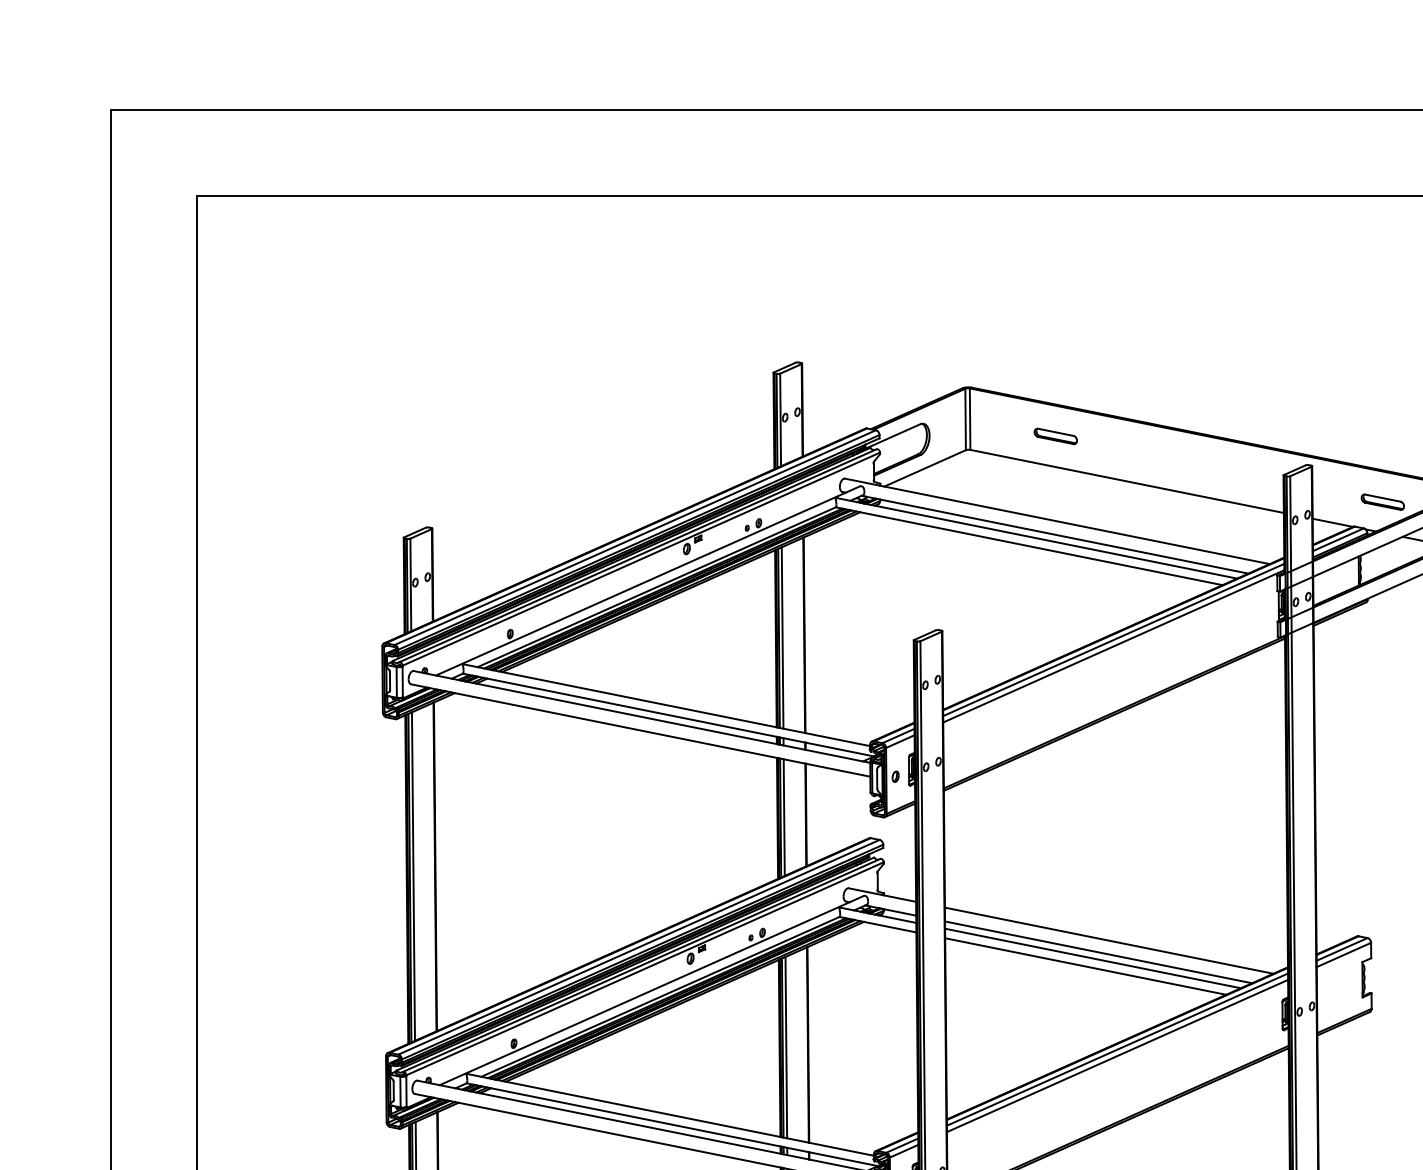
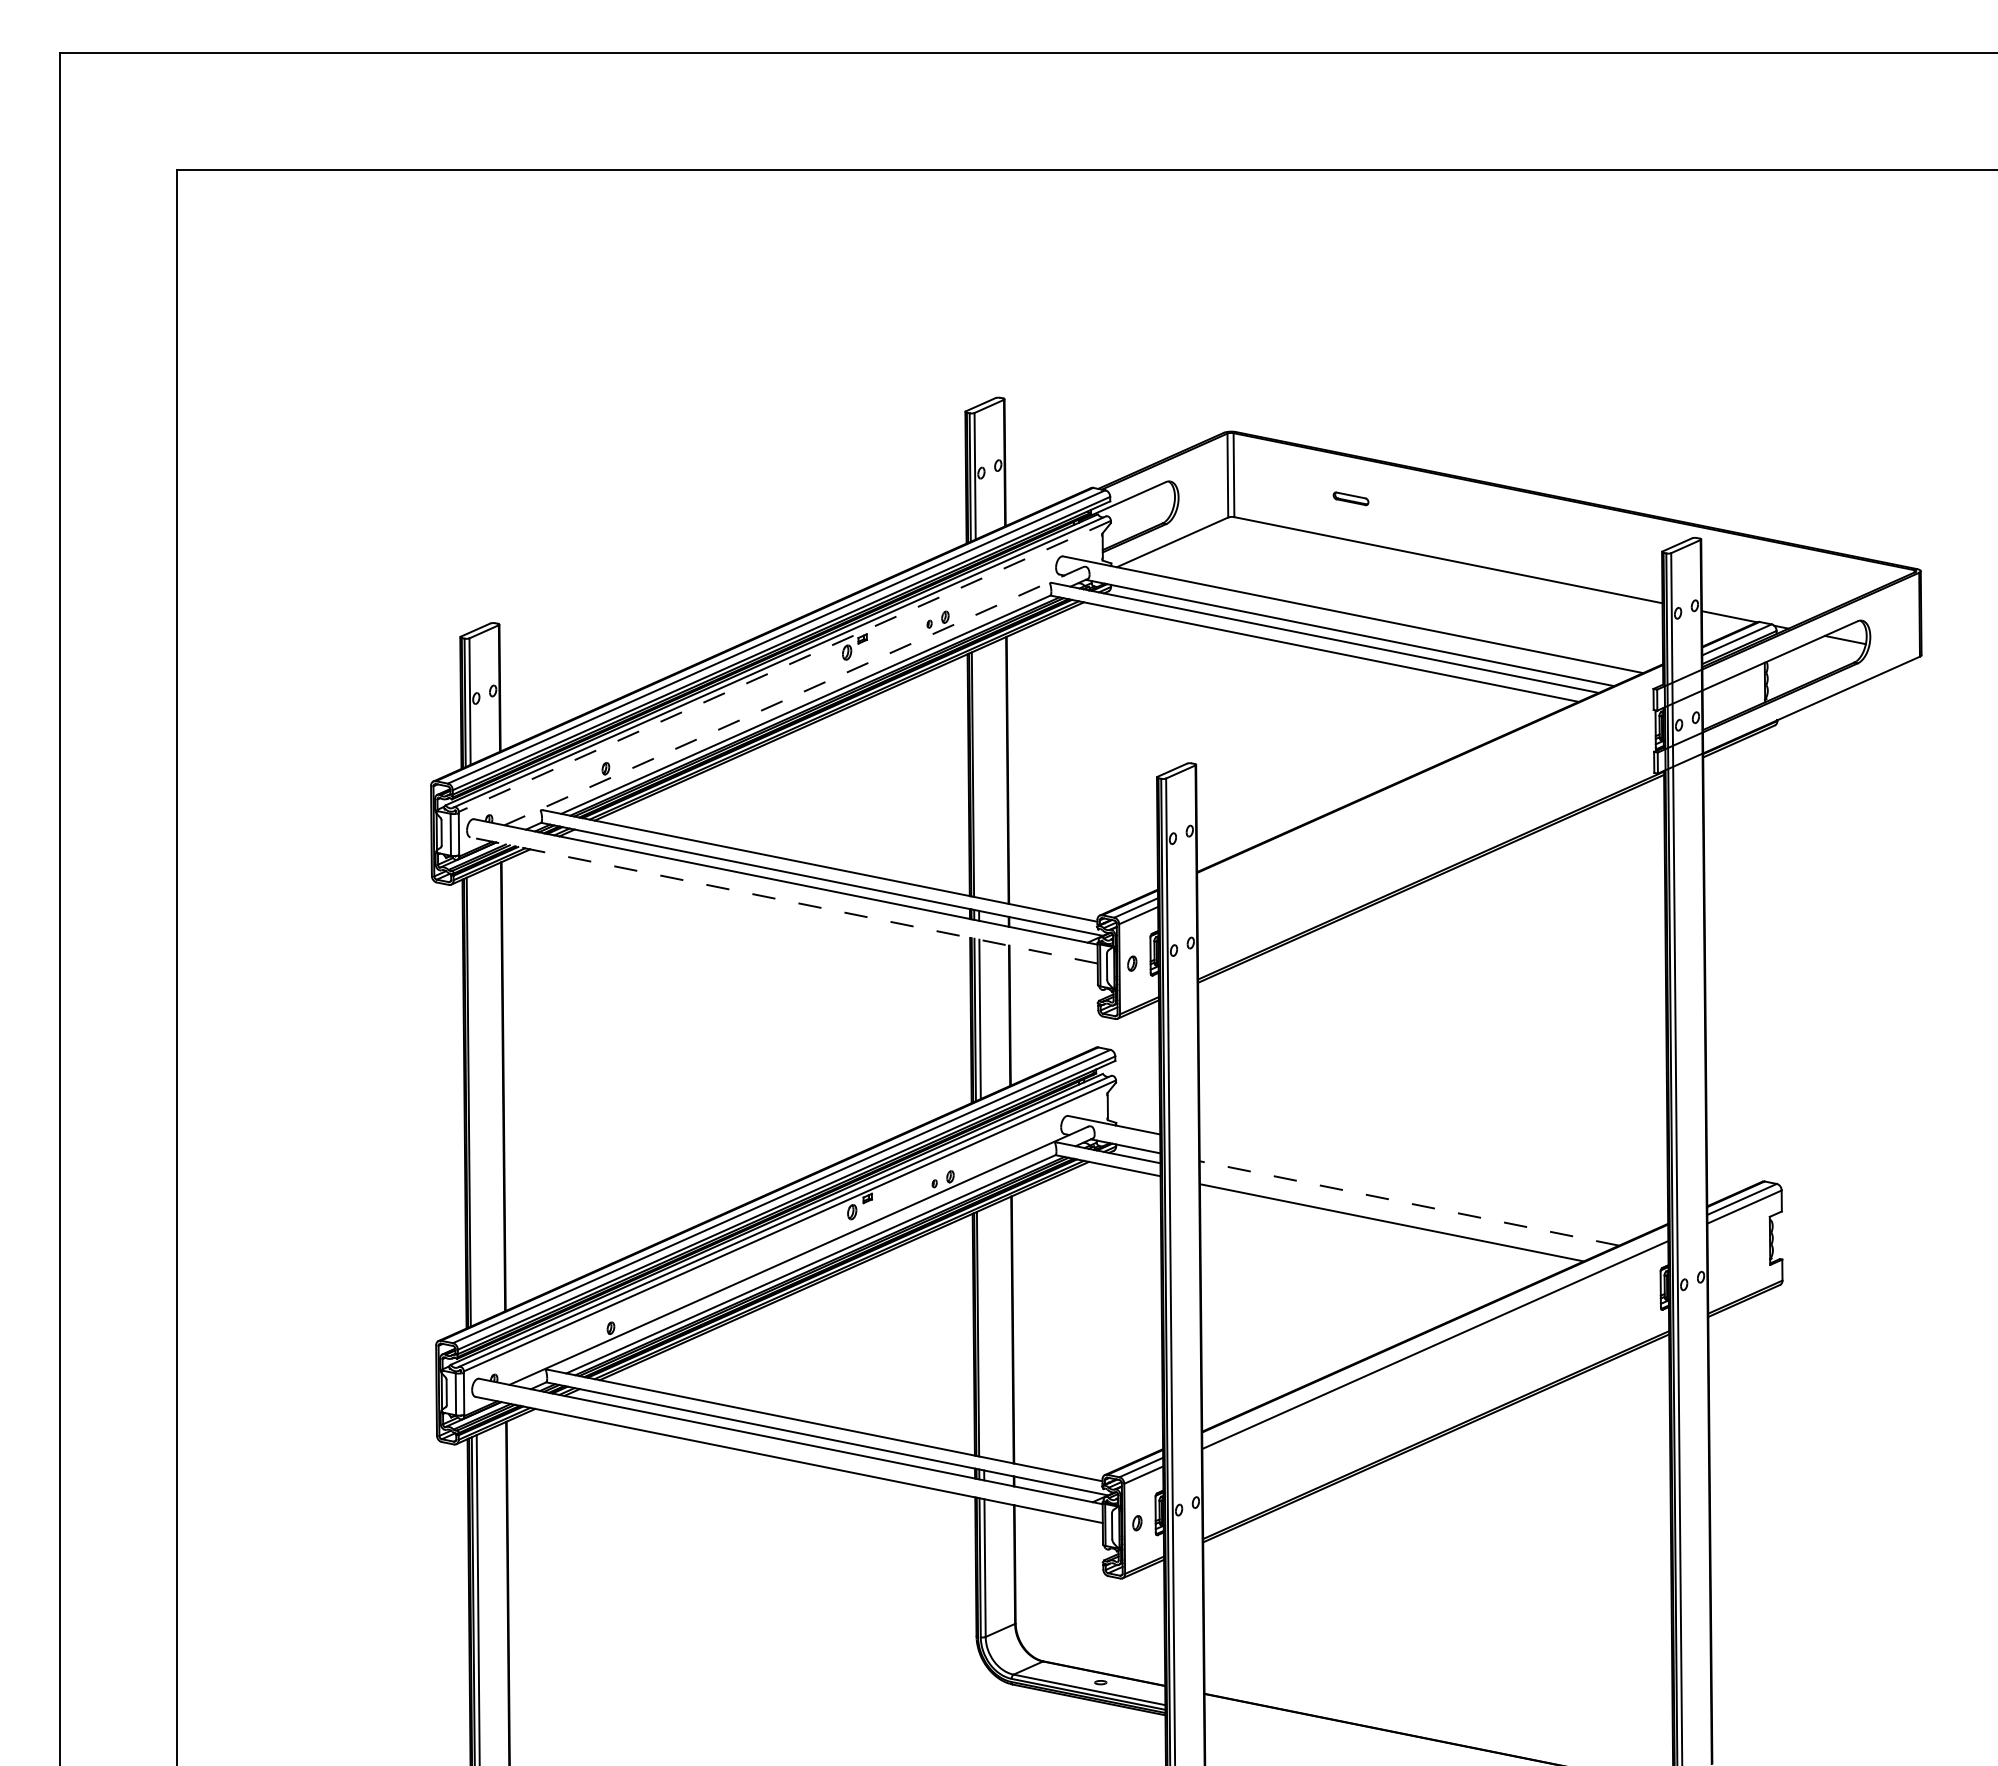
part: (1055, 436) -> (1350, 498), size x0.6
part: (1382, 502) -> (1797, 588), removed
line: (641, 559) -> (784, 666), solid -> dashed
line: (647, 581) -> (793, 696), solid -> dashed
line: (782, 637) -> (977, 773), removed
line: (1113, 639) -> (1430, 776), removed
line: (1113, 646) -> (1430, 785), removed
line: (641, 730) -> (784, 900), solid -> dashed
line: (413, 876) -> (473, 1099), removed
line: (1108, 940) -> (1423, 1187), removed
line: (1098, 952) -> (1409, 1203), solid -> dashed
line: (1092, 958) -> (1401, 1211), removed
line: (786, 1047) -> (982, 1333), removed
line: (1117, 1049) -> (1435, 1336), removed

